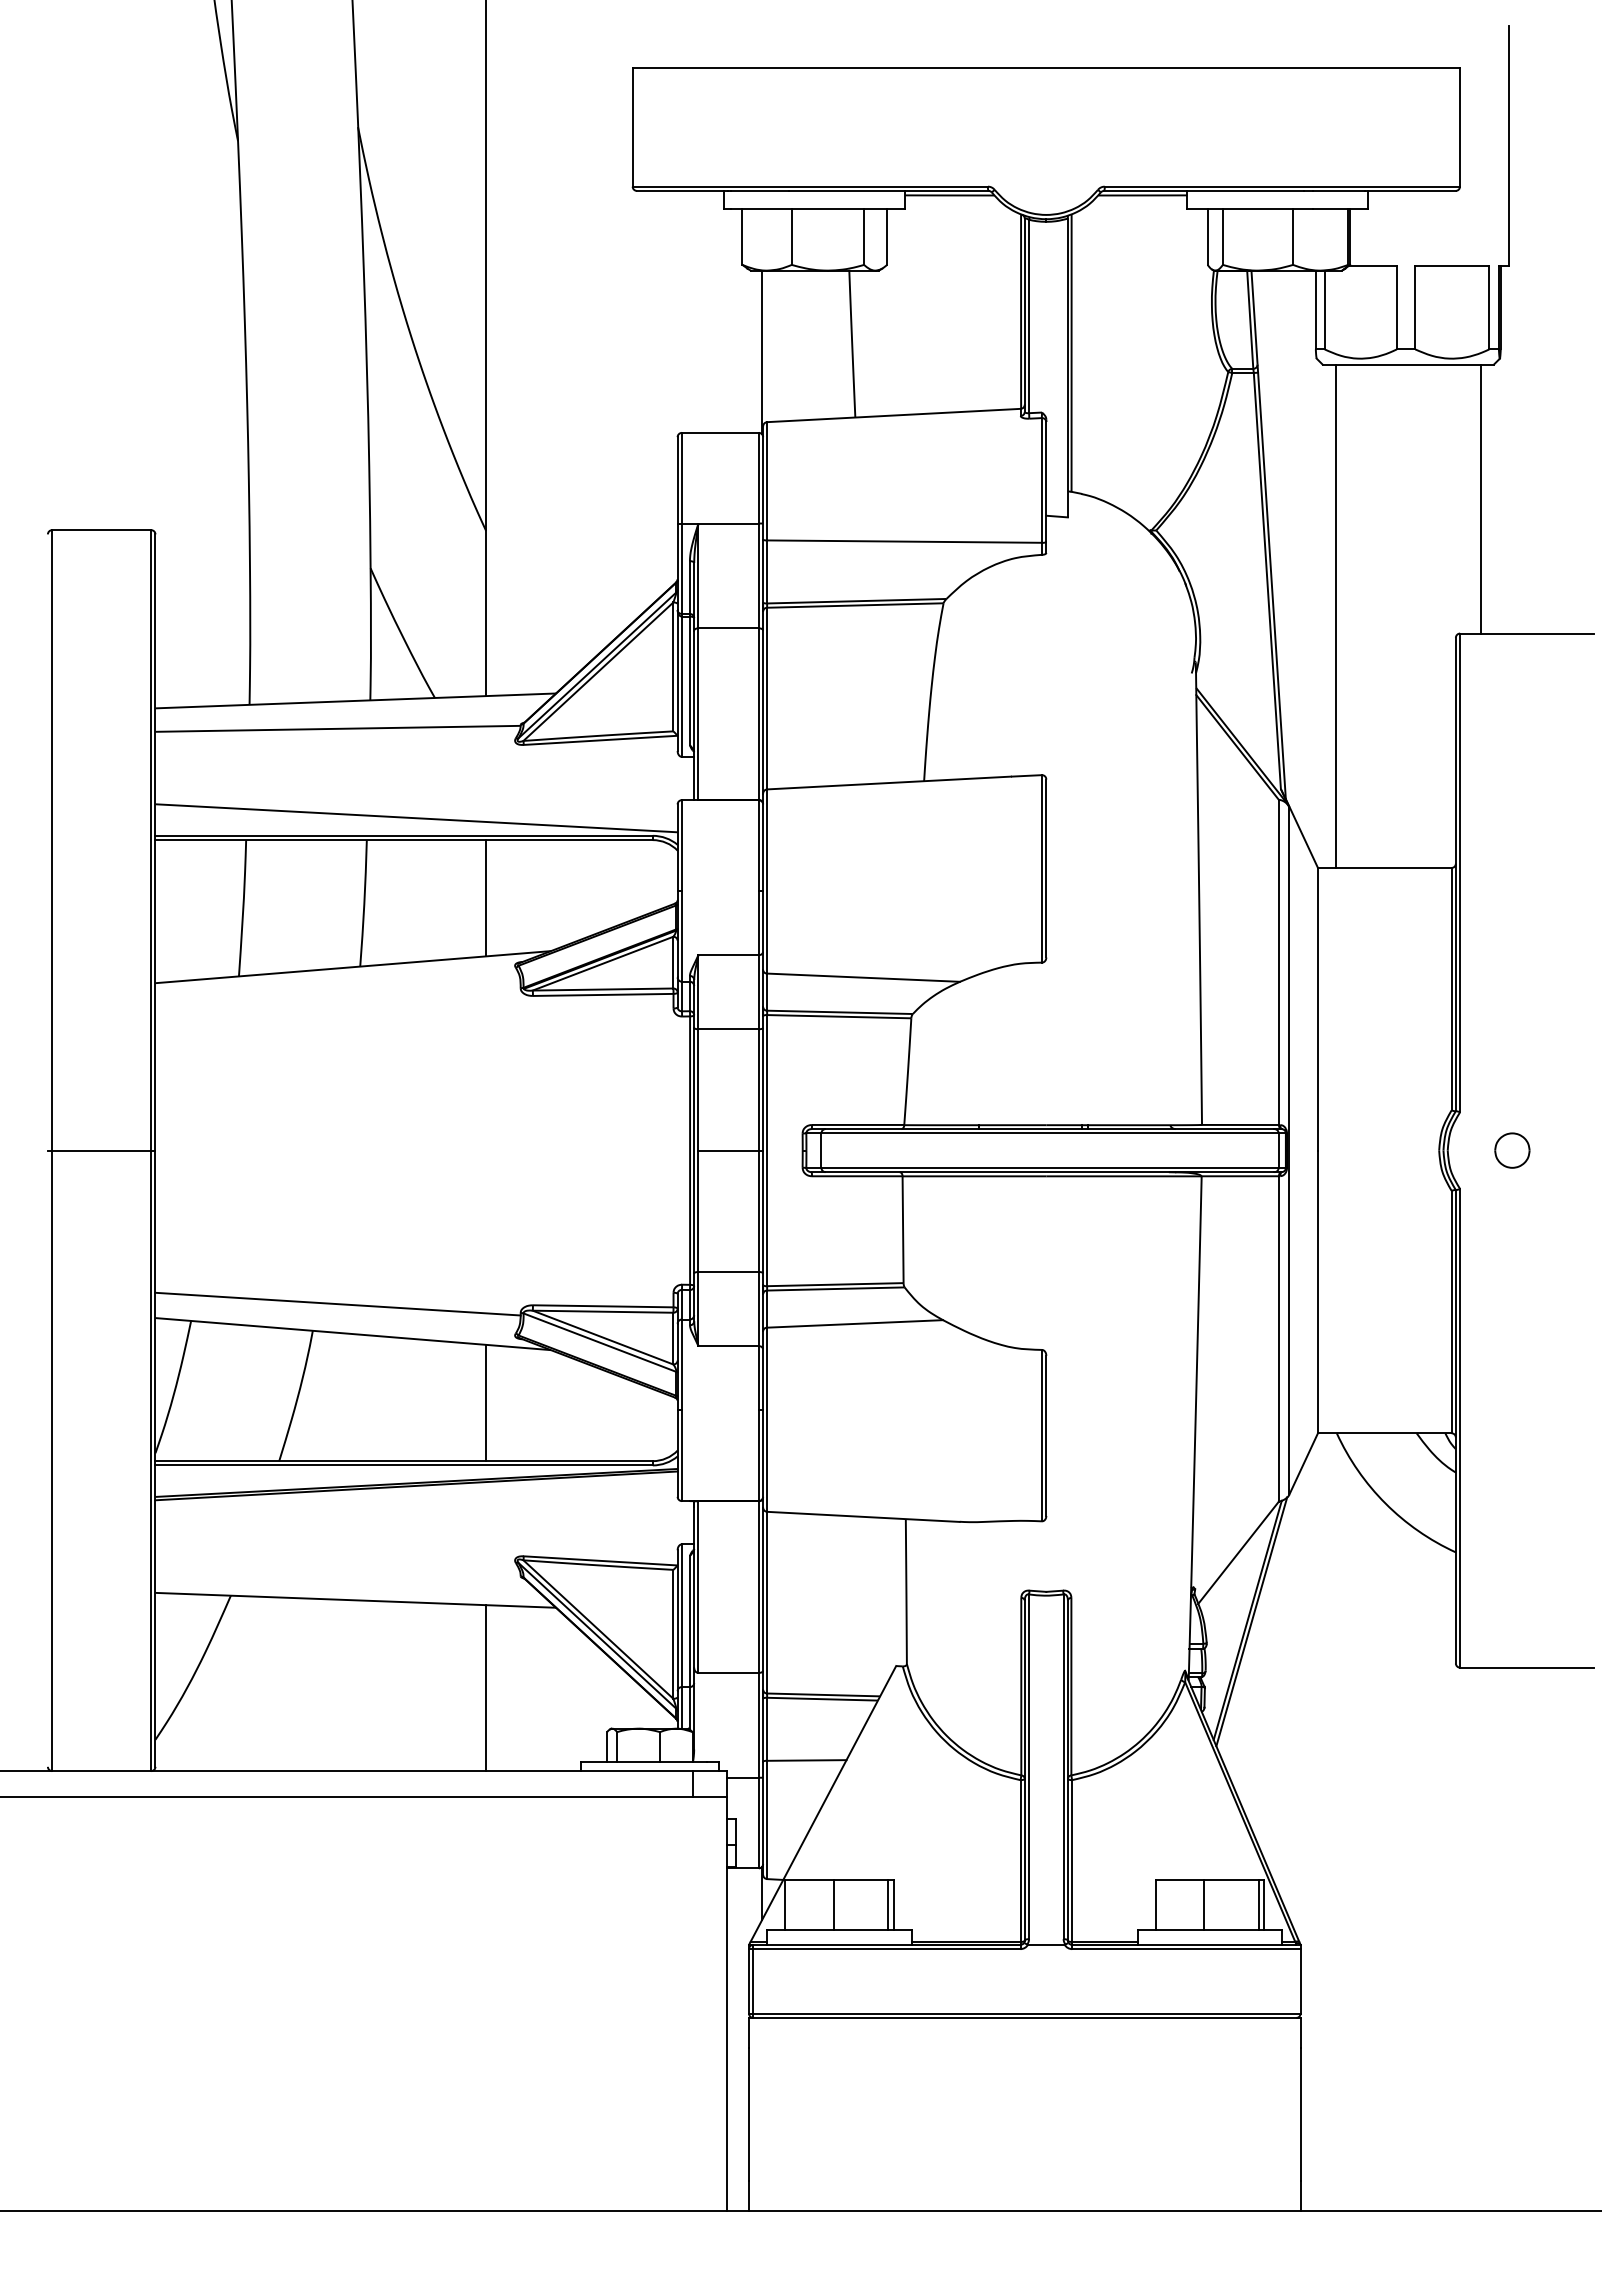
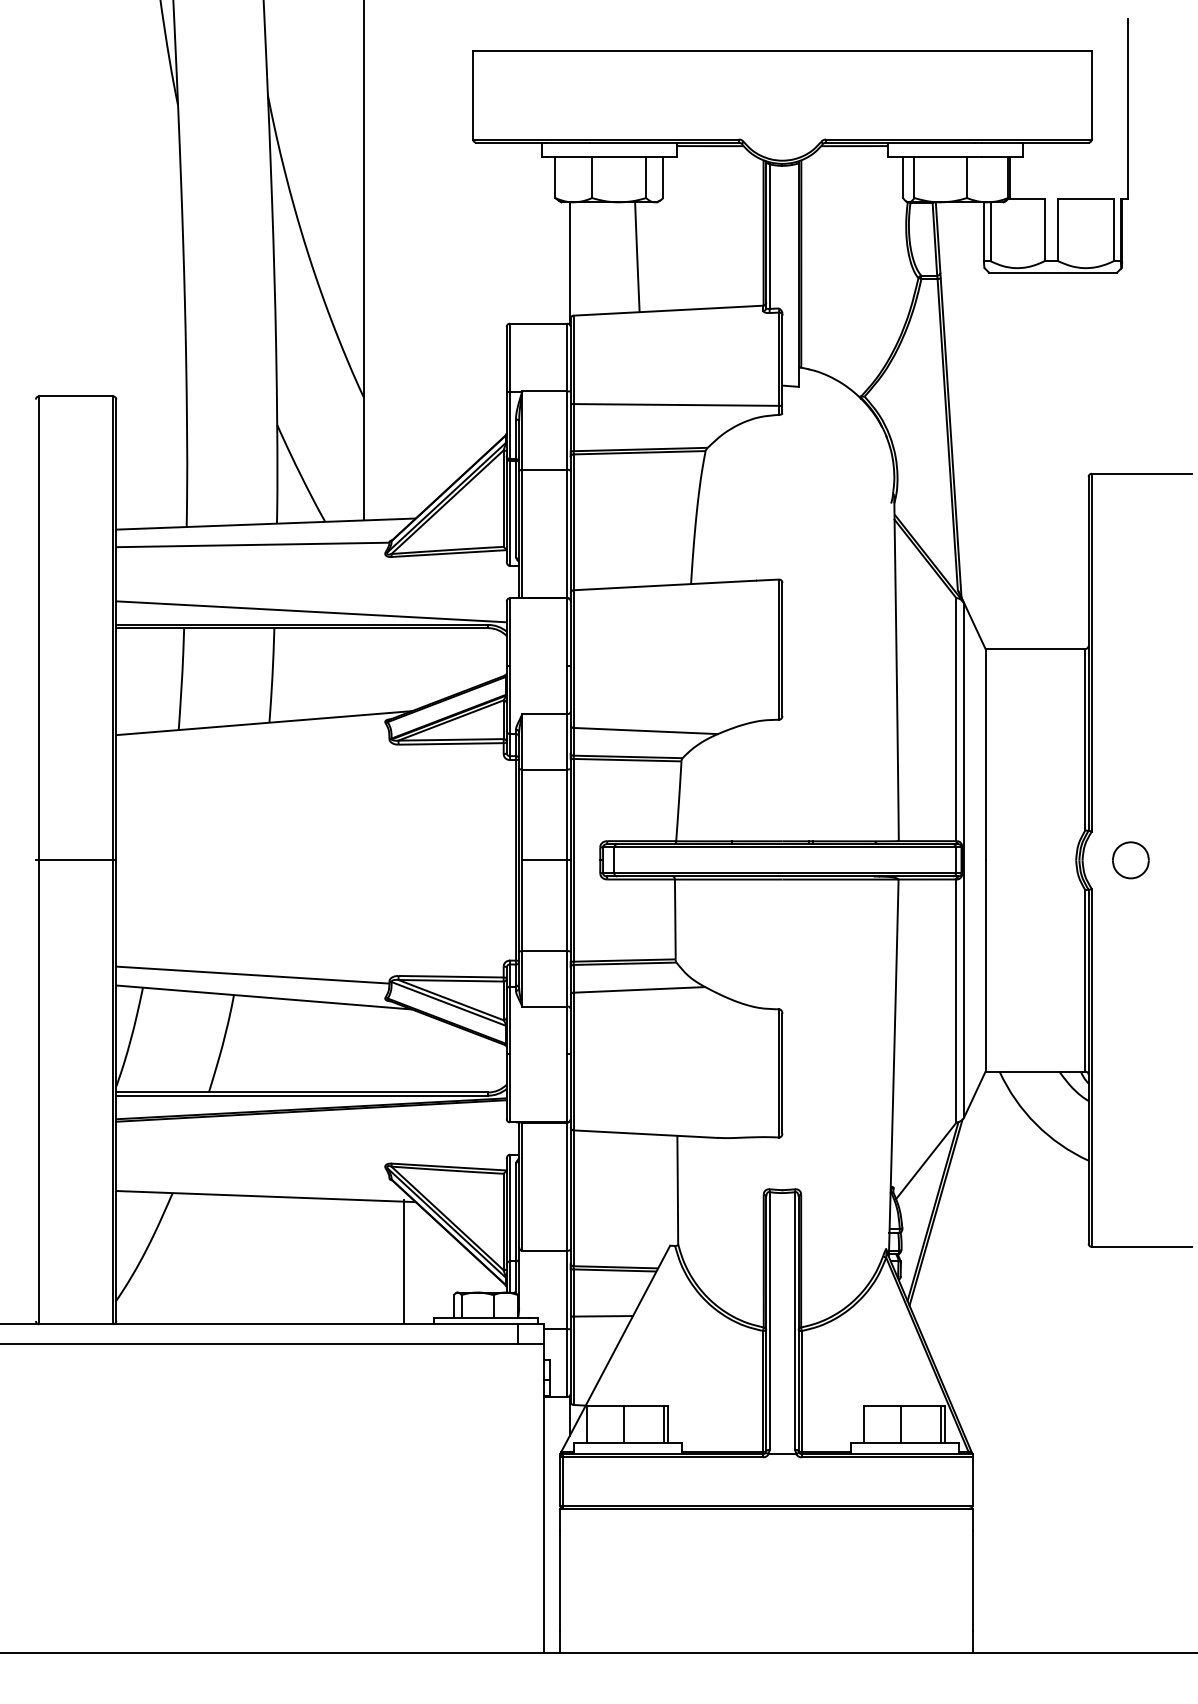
line: (1480, 498) -> (1107, 372), removed
line: (1335, 615) -> (998, 460), removed
line: (486, 898) -> (363, 671), removed
part: (1512, 1150) -> (1130, 860), size x1.4
line: (486, 1402) -> (363, 1048), removed
line: (486, 1688) -> (404, 1262), moved

